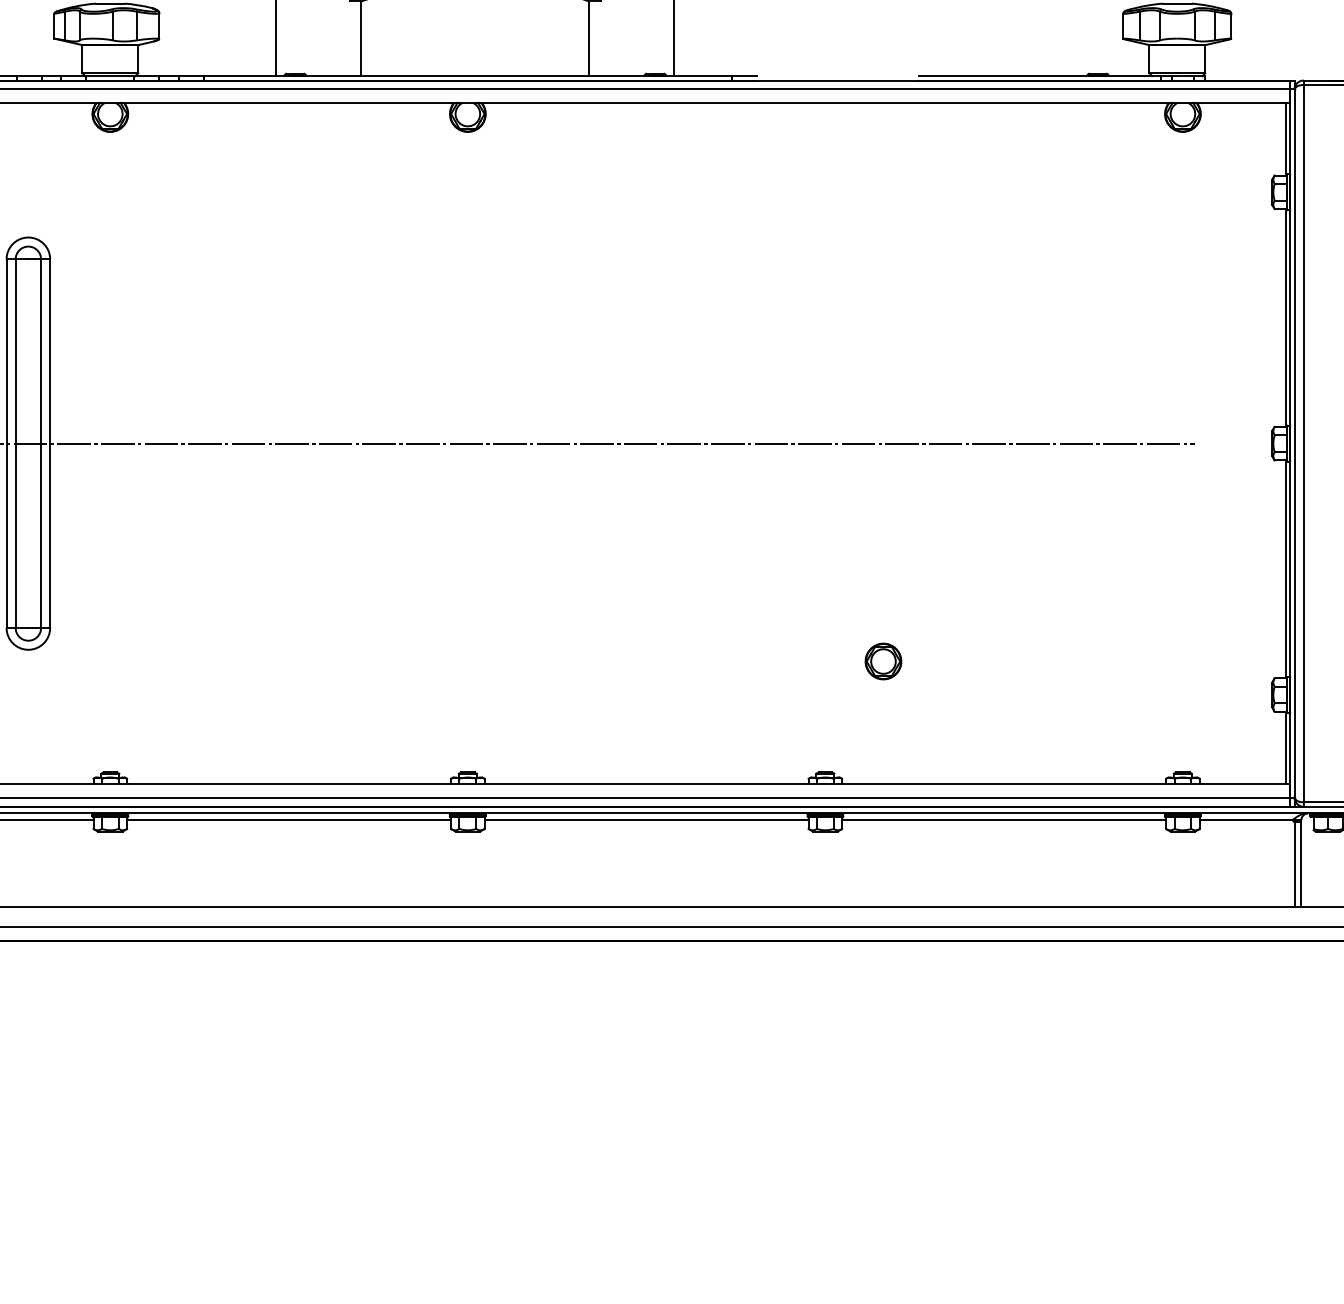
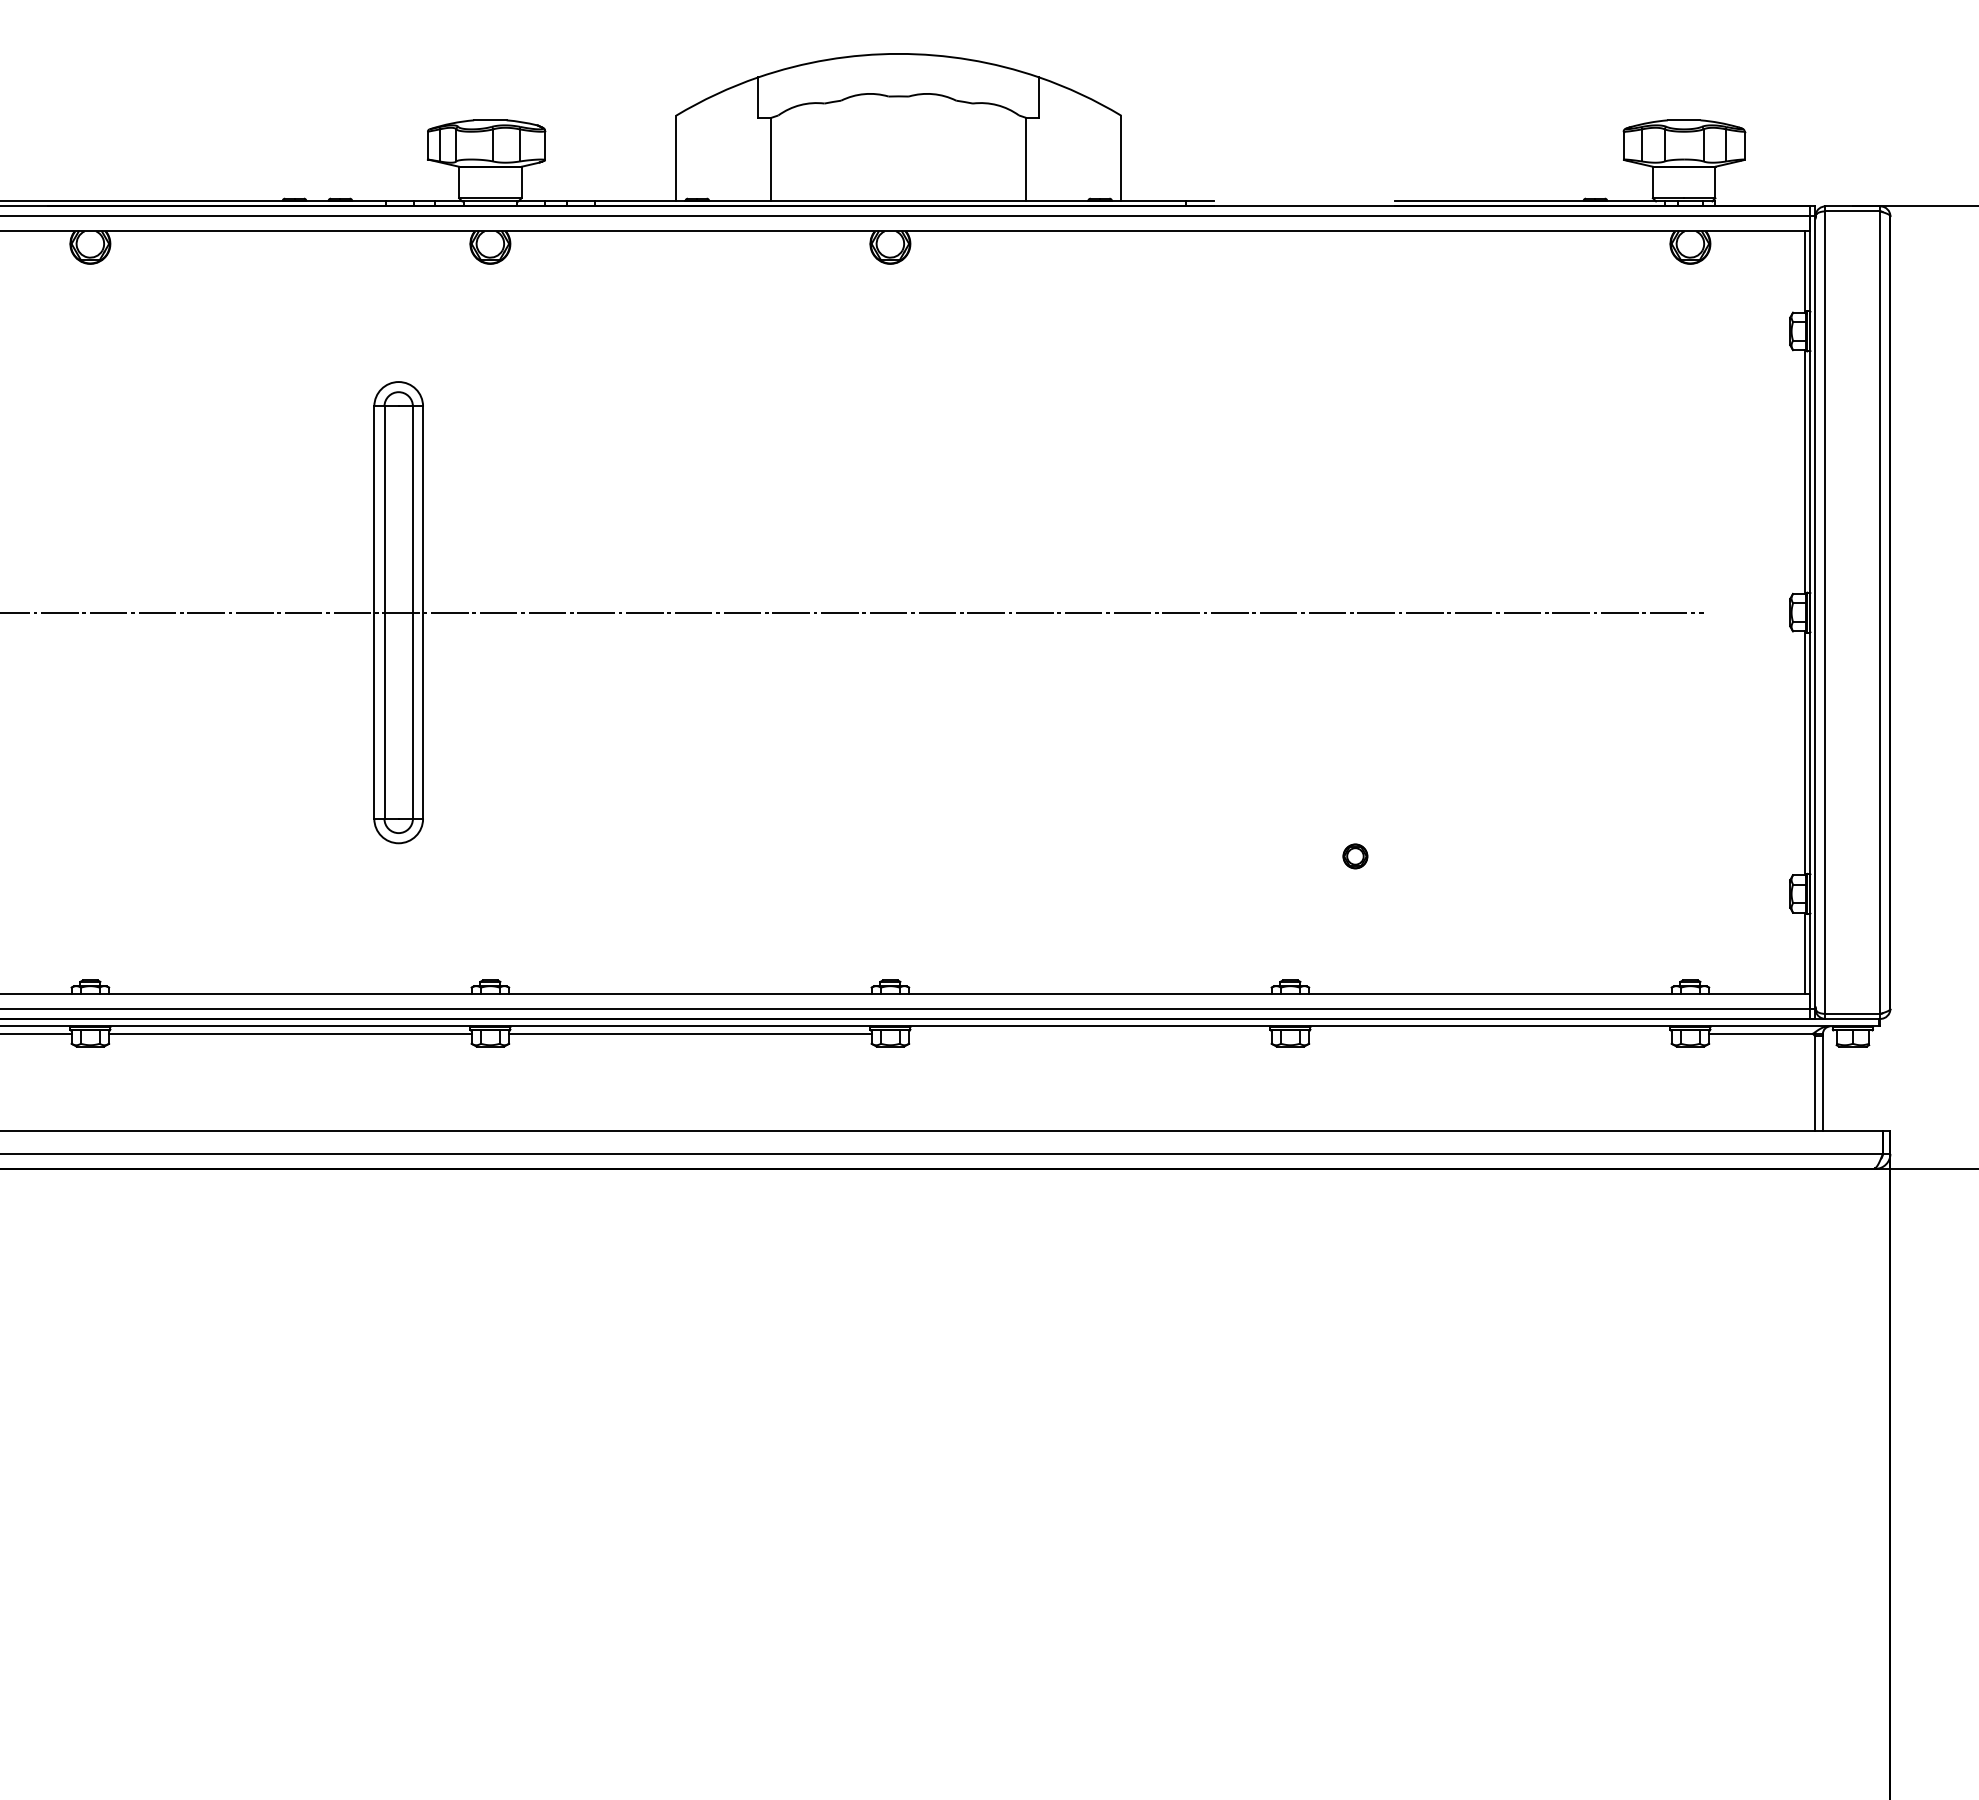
part: (883, 661) -> (1355, 856), size x0.6
line: (646, 819) -> (1090, 1033), removed
line: (1004, 819) -> (1490, 1033), removed

